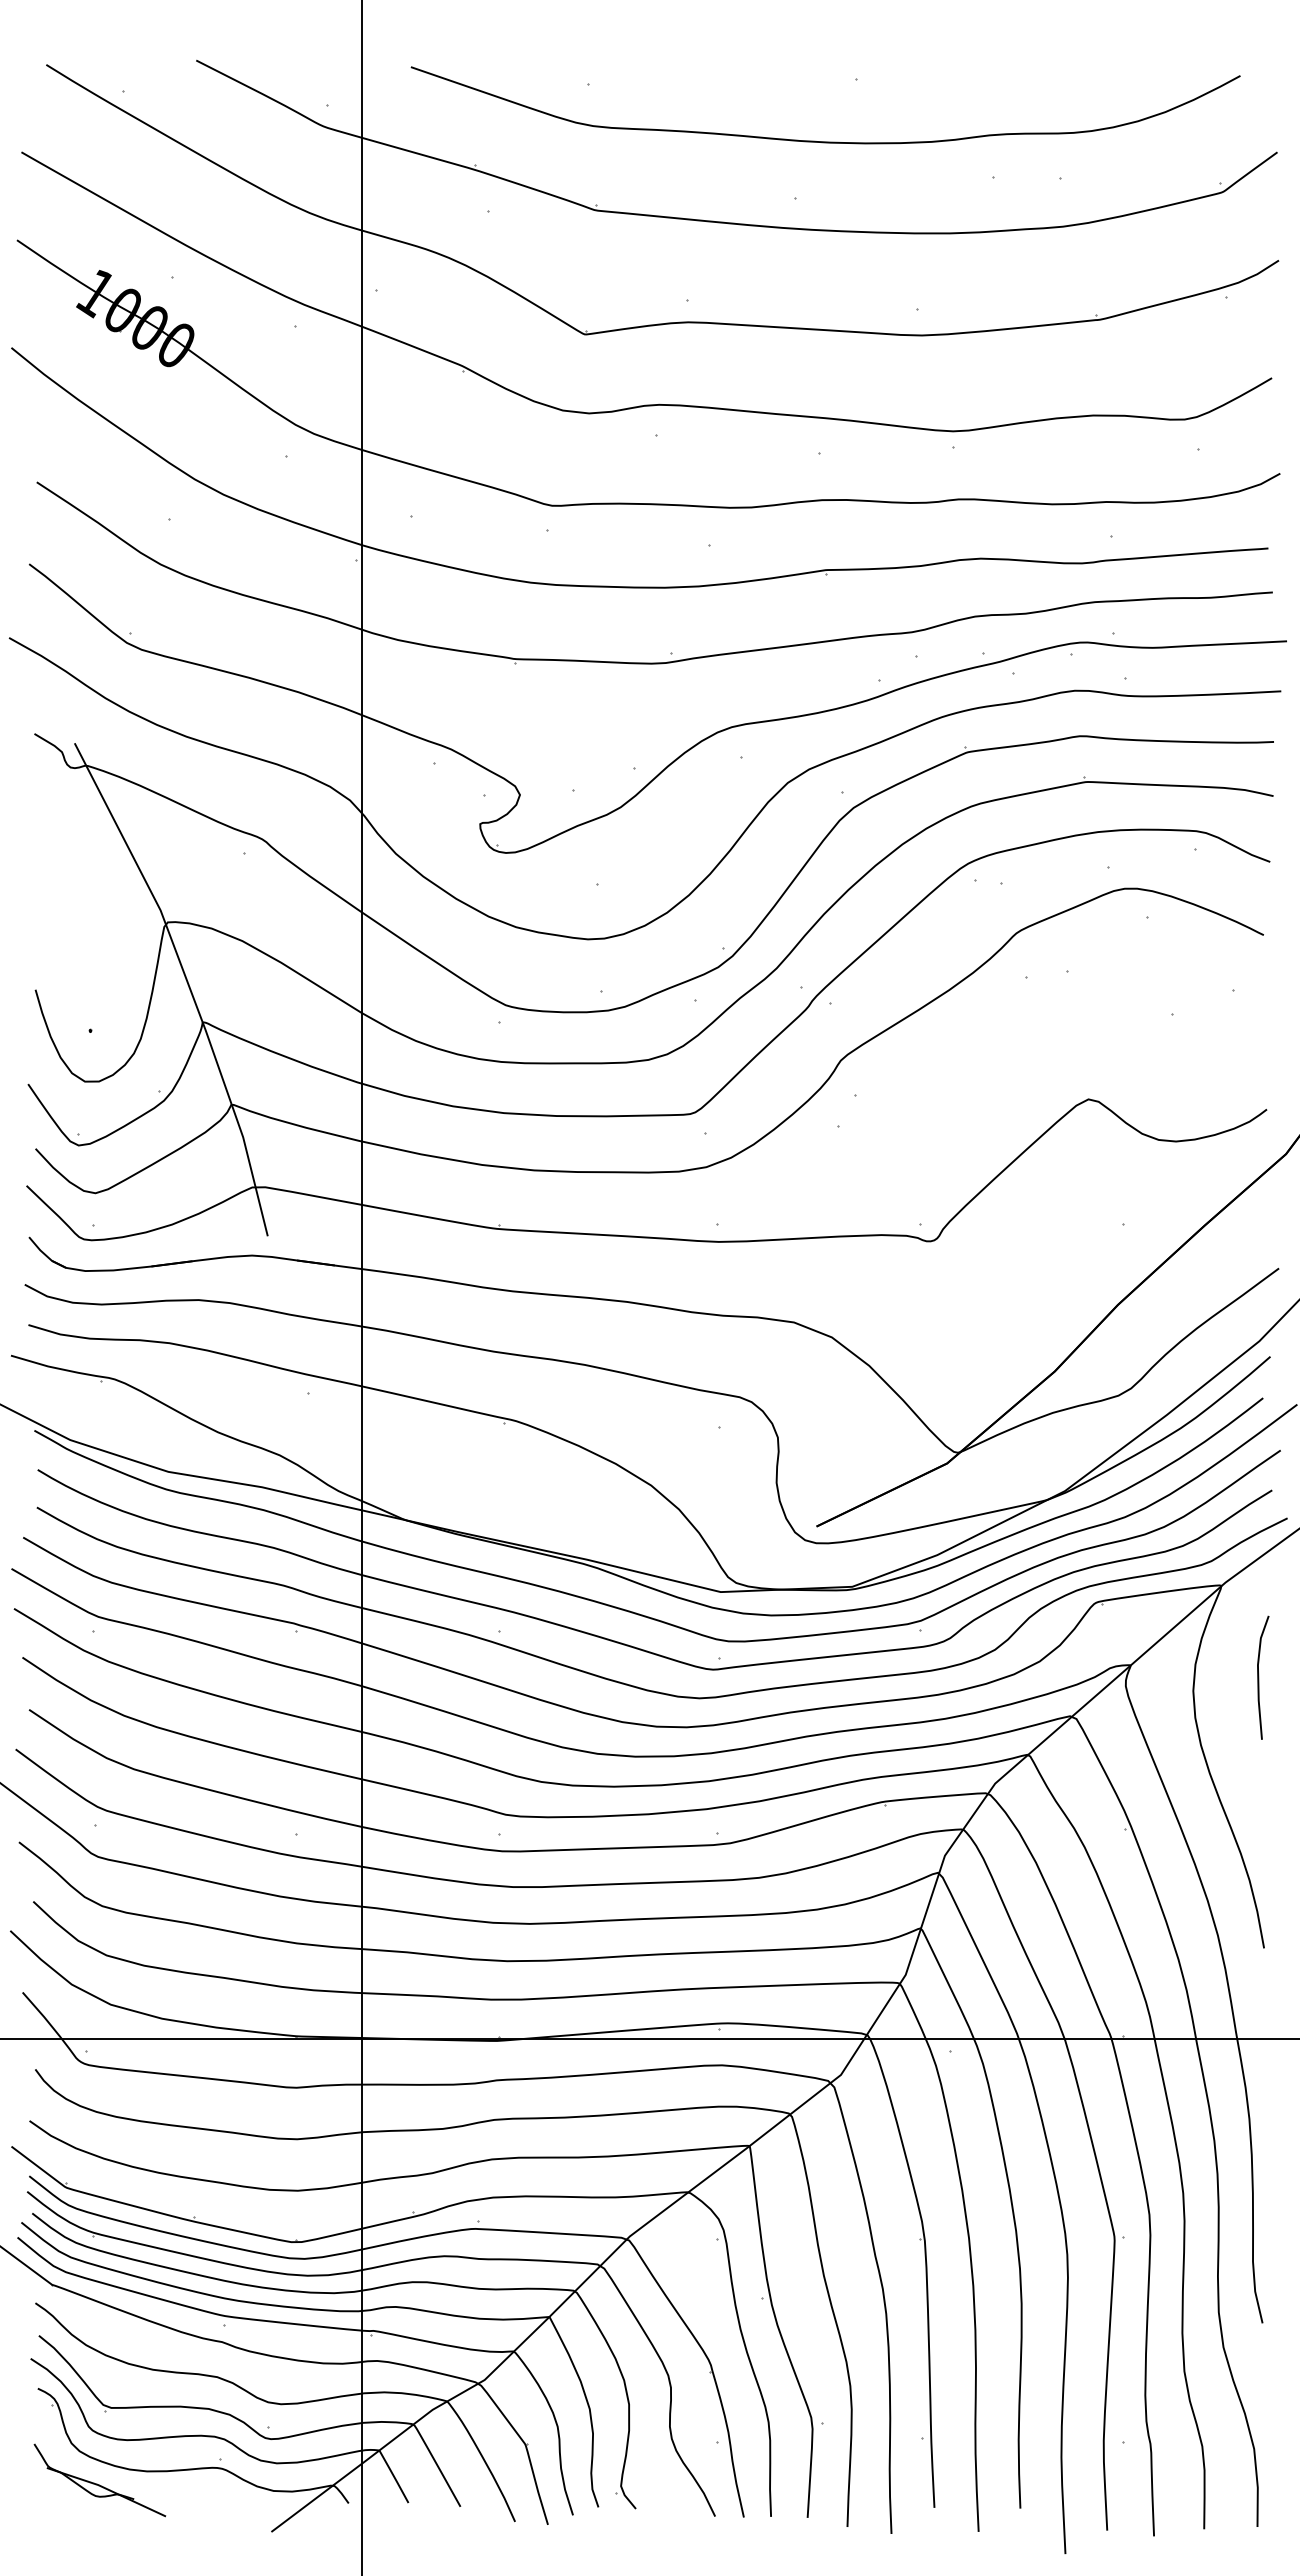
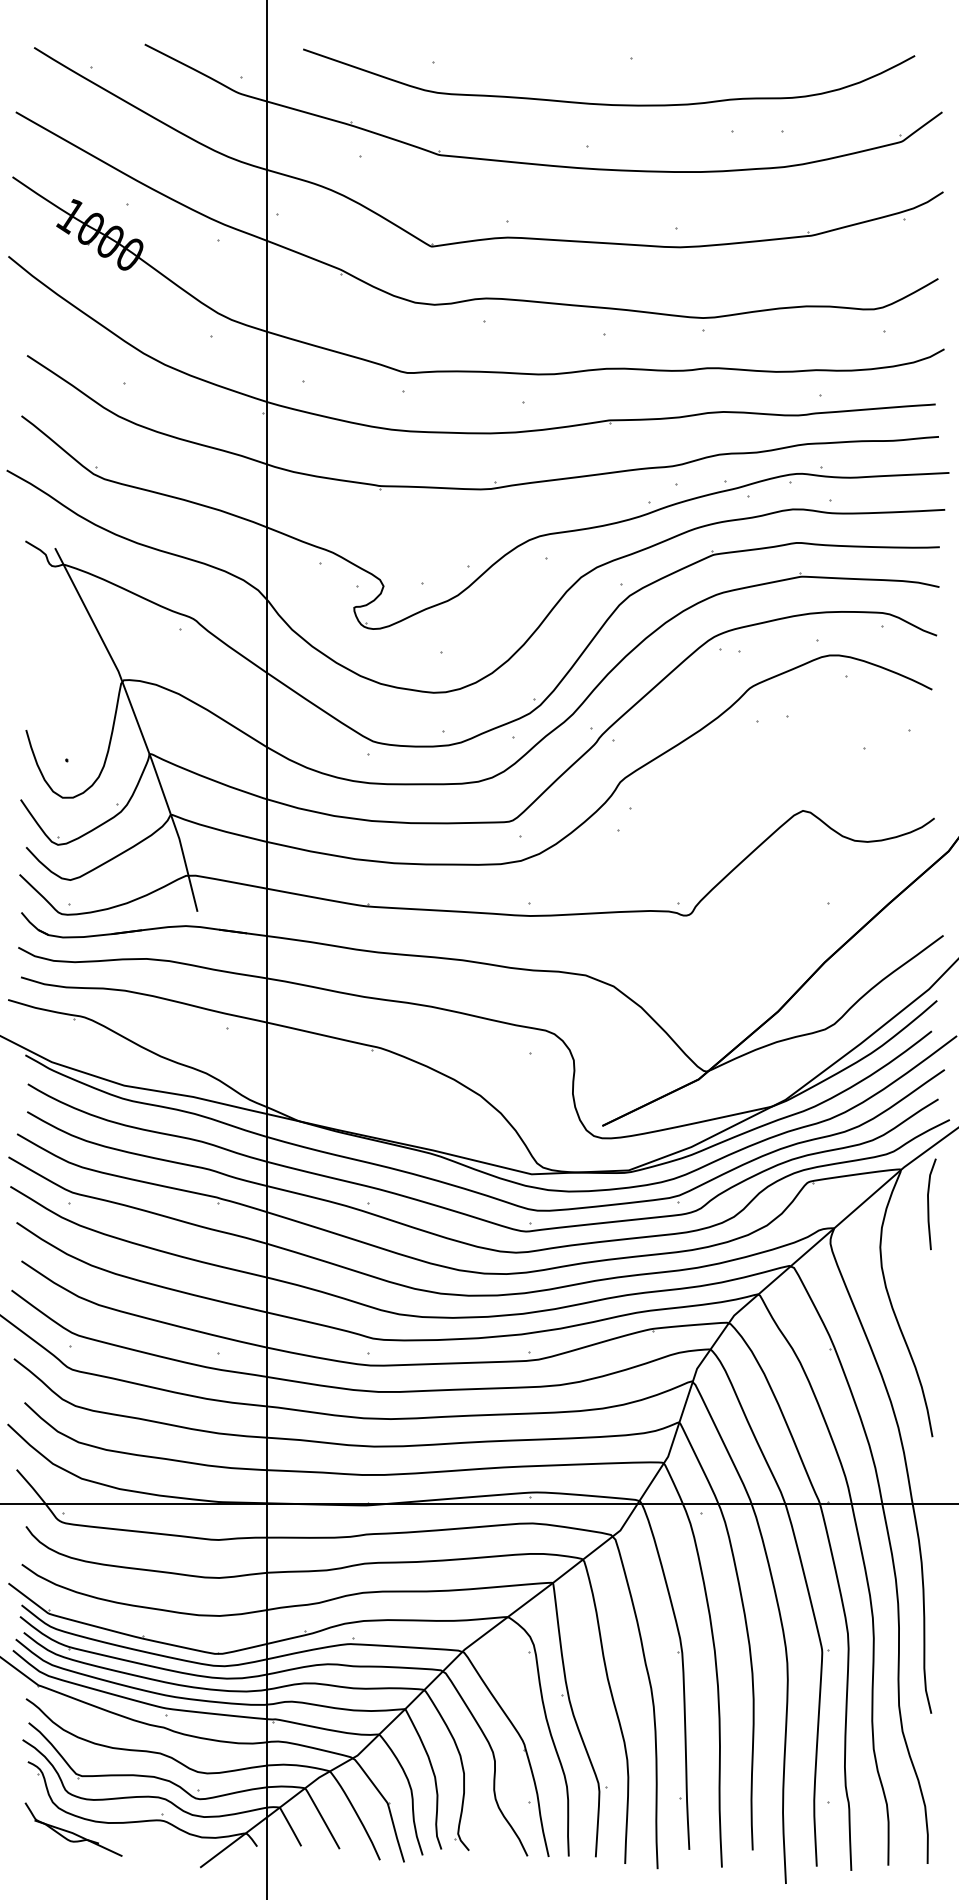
line: (1259, 1677) -> (929, 1204), moved

